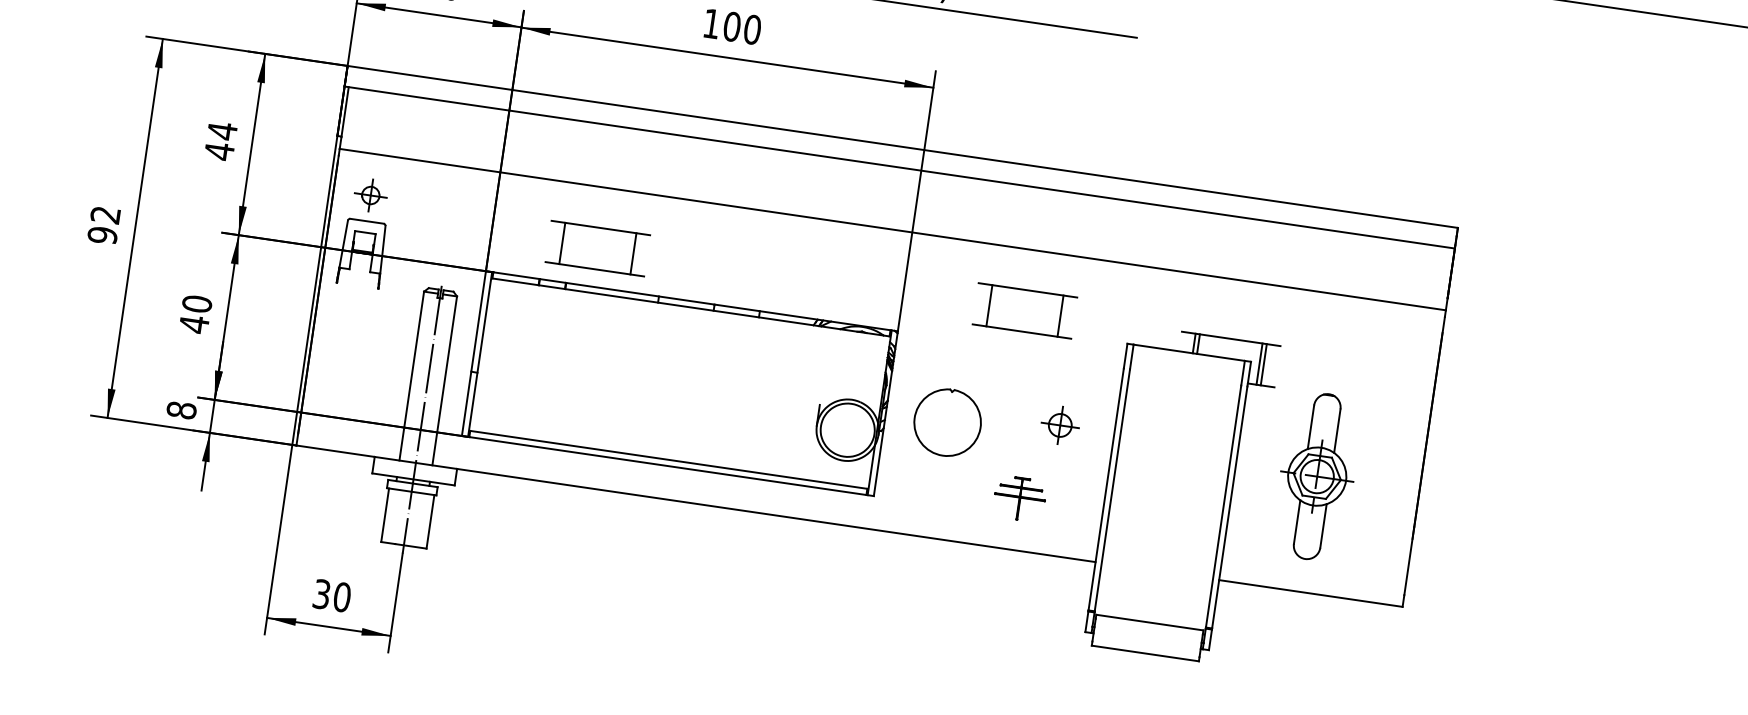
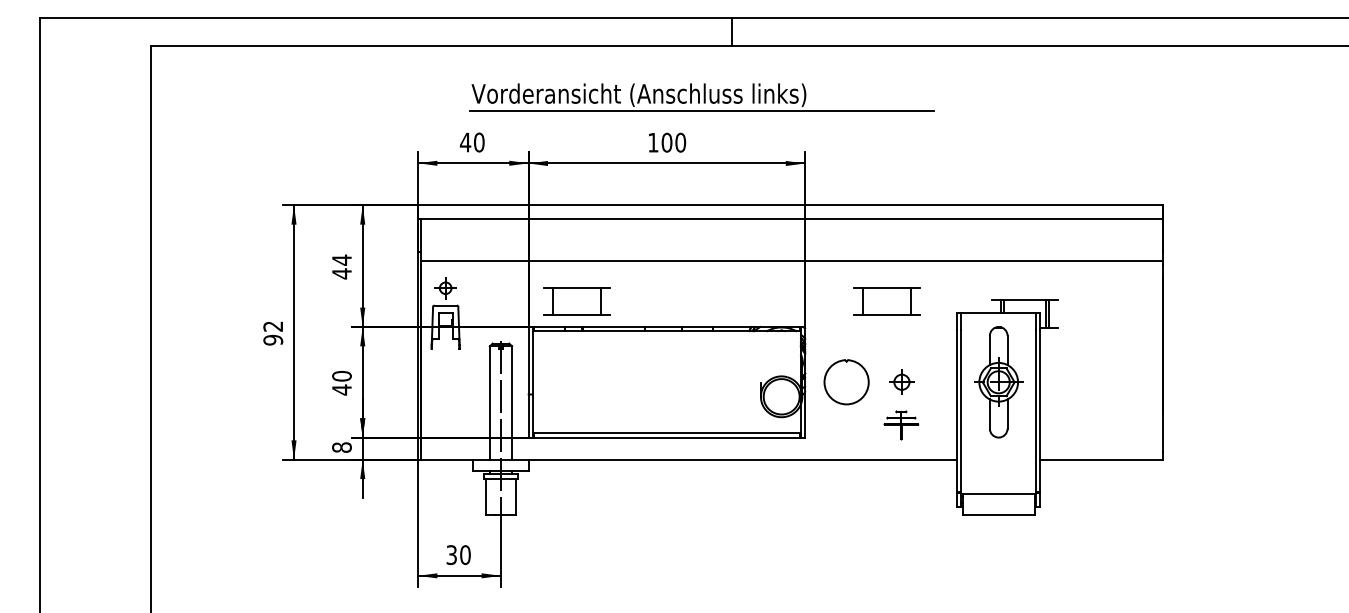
part: (597, 248) -> (576, 301), moved
part: (1059, 424) -> (901, 381), moved
part: (1316, 476) -> (998, 382), moved

